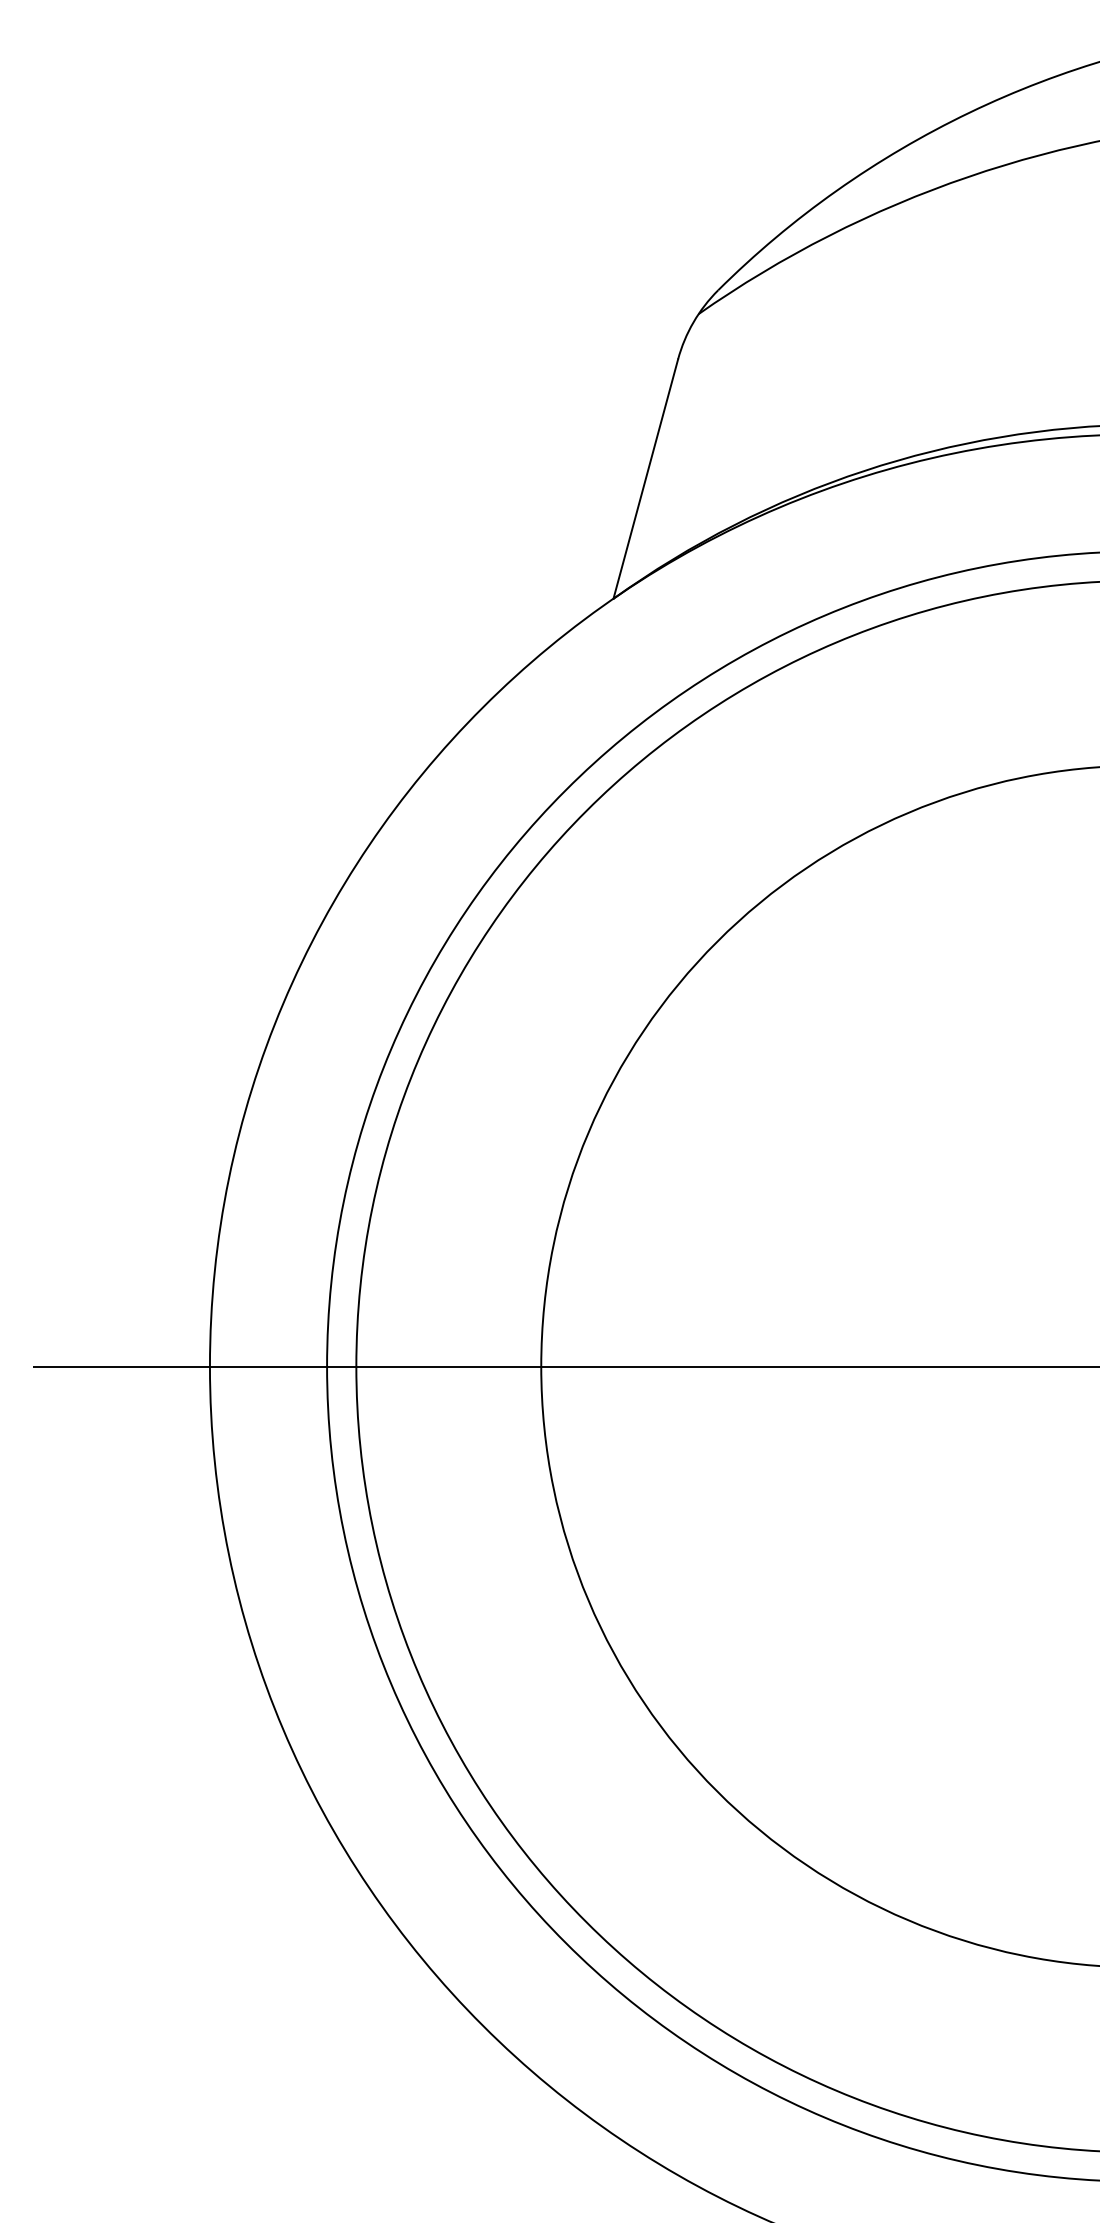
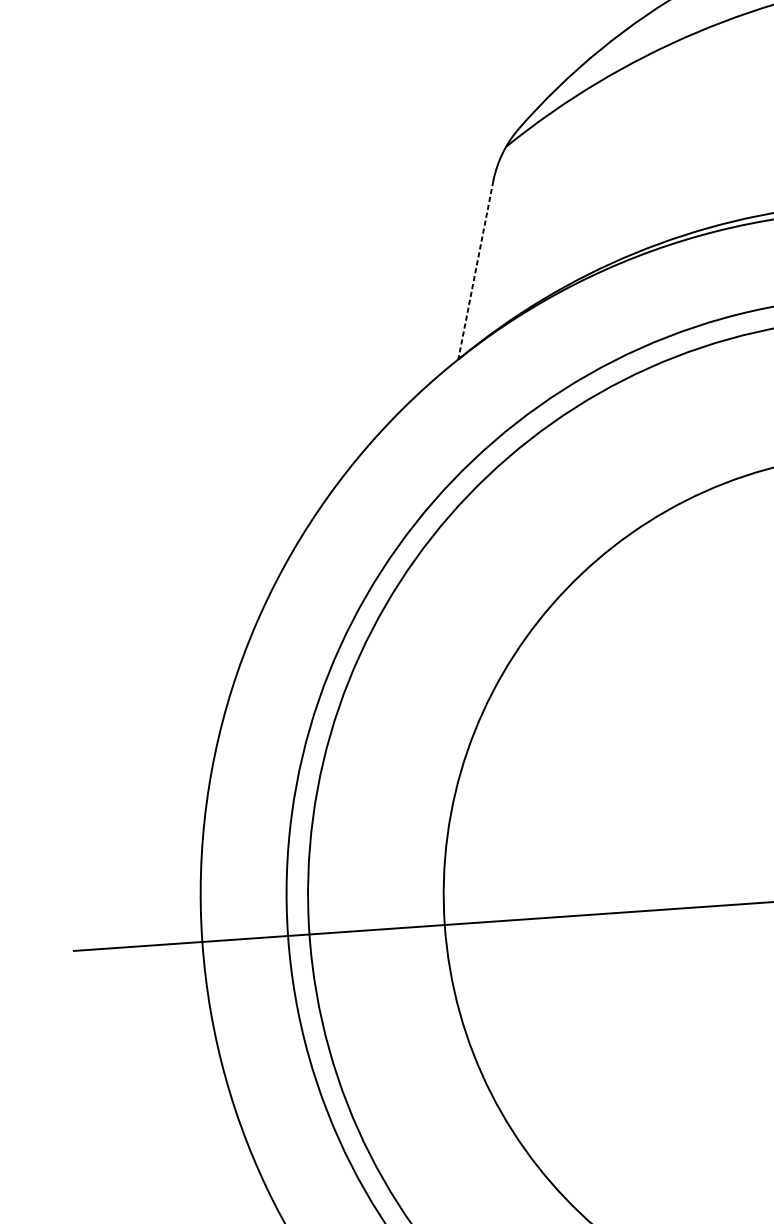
line: (645, 479) -> (475, 270), solid -> dashed

